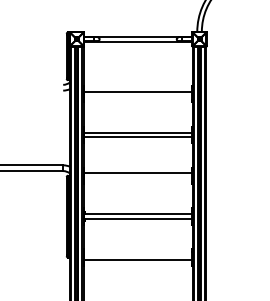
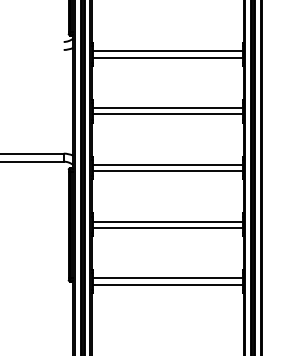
line: (138, 96) -> (168, 58), added
line: (138, 177) -> (168, 170), added
line: (138, 255) -> (168, 278), added

